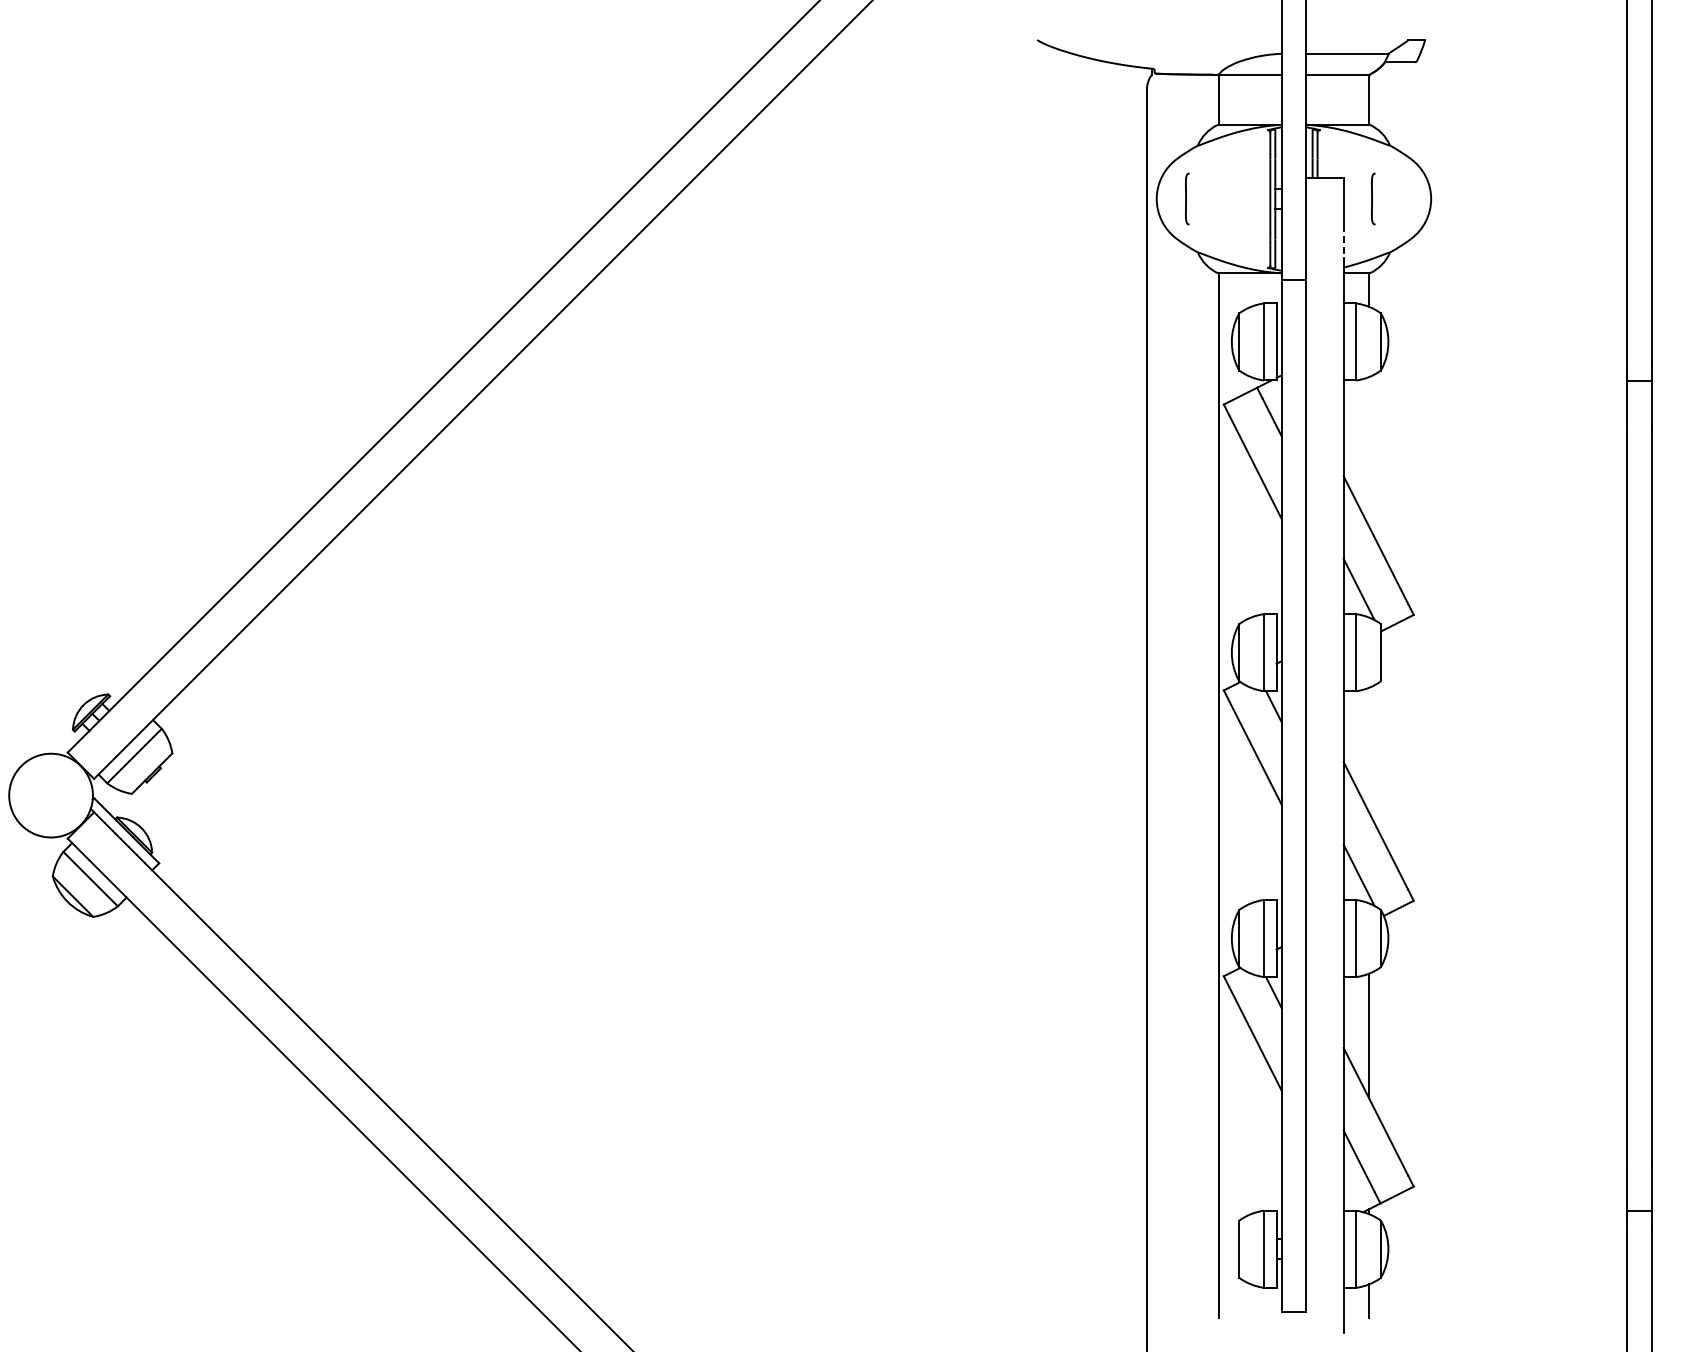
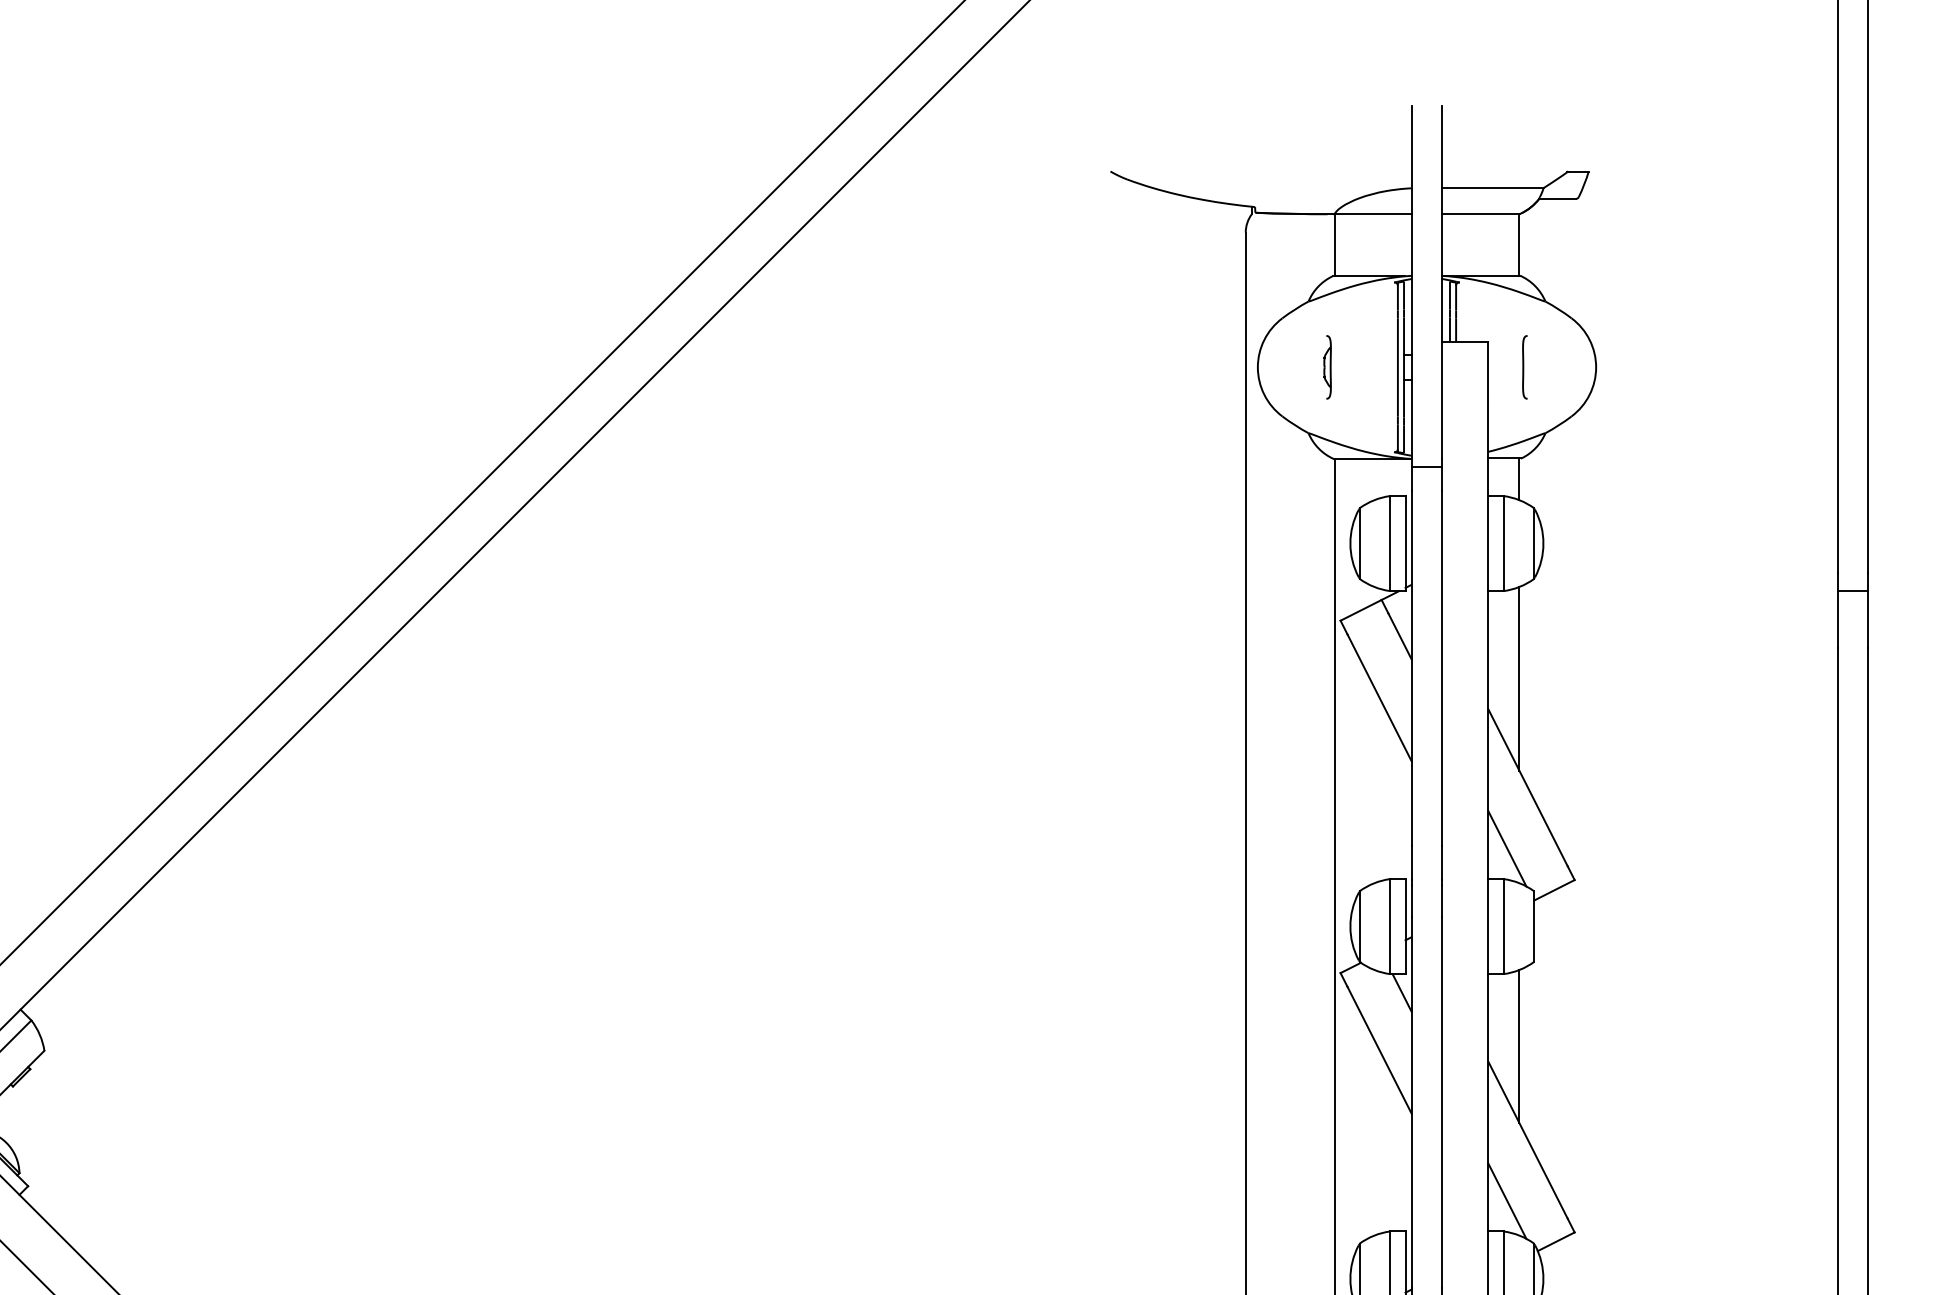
curve: (1186, 198) -> (1294, 366), removed
part: (1212, 198) -> (1326, 366), added
line: (1343, 242) -> (1488, 420), dashed -> solid
line: (1368, 451) -> (1518, 678), added
line: (1368, 749) -> (1518, 1045), added

